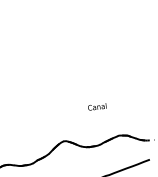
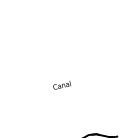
text: (97, 106) -> (62, 85), moved

